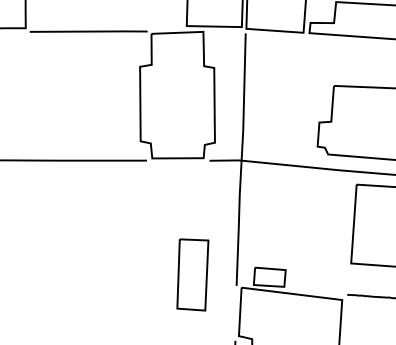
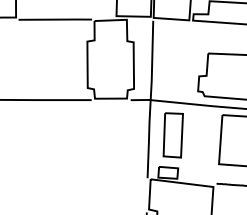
part: (191, 275) -> (172, 135), moved

